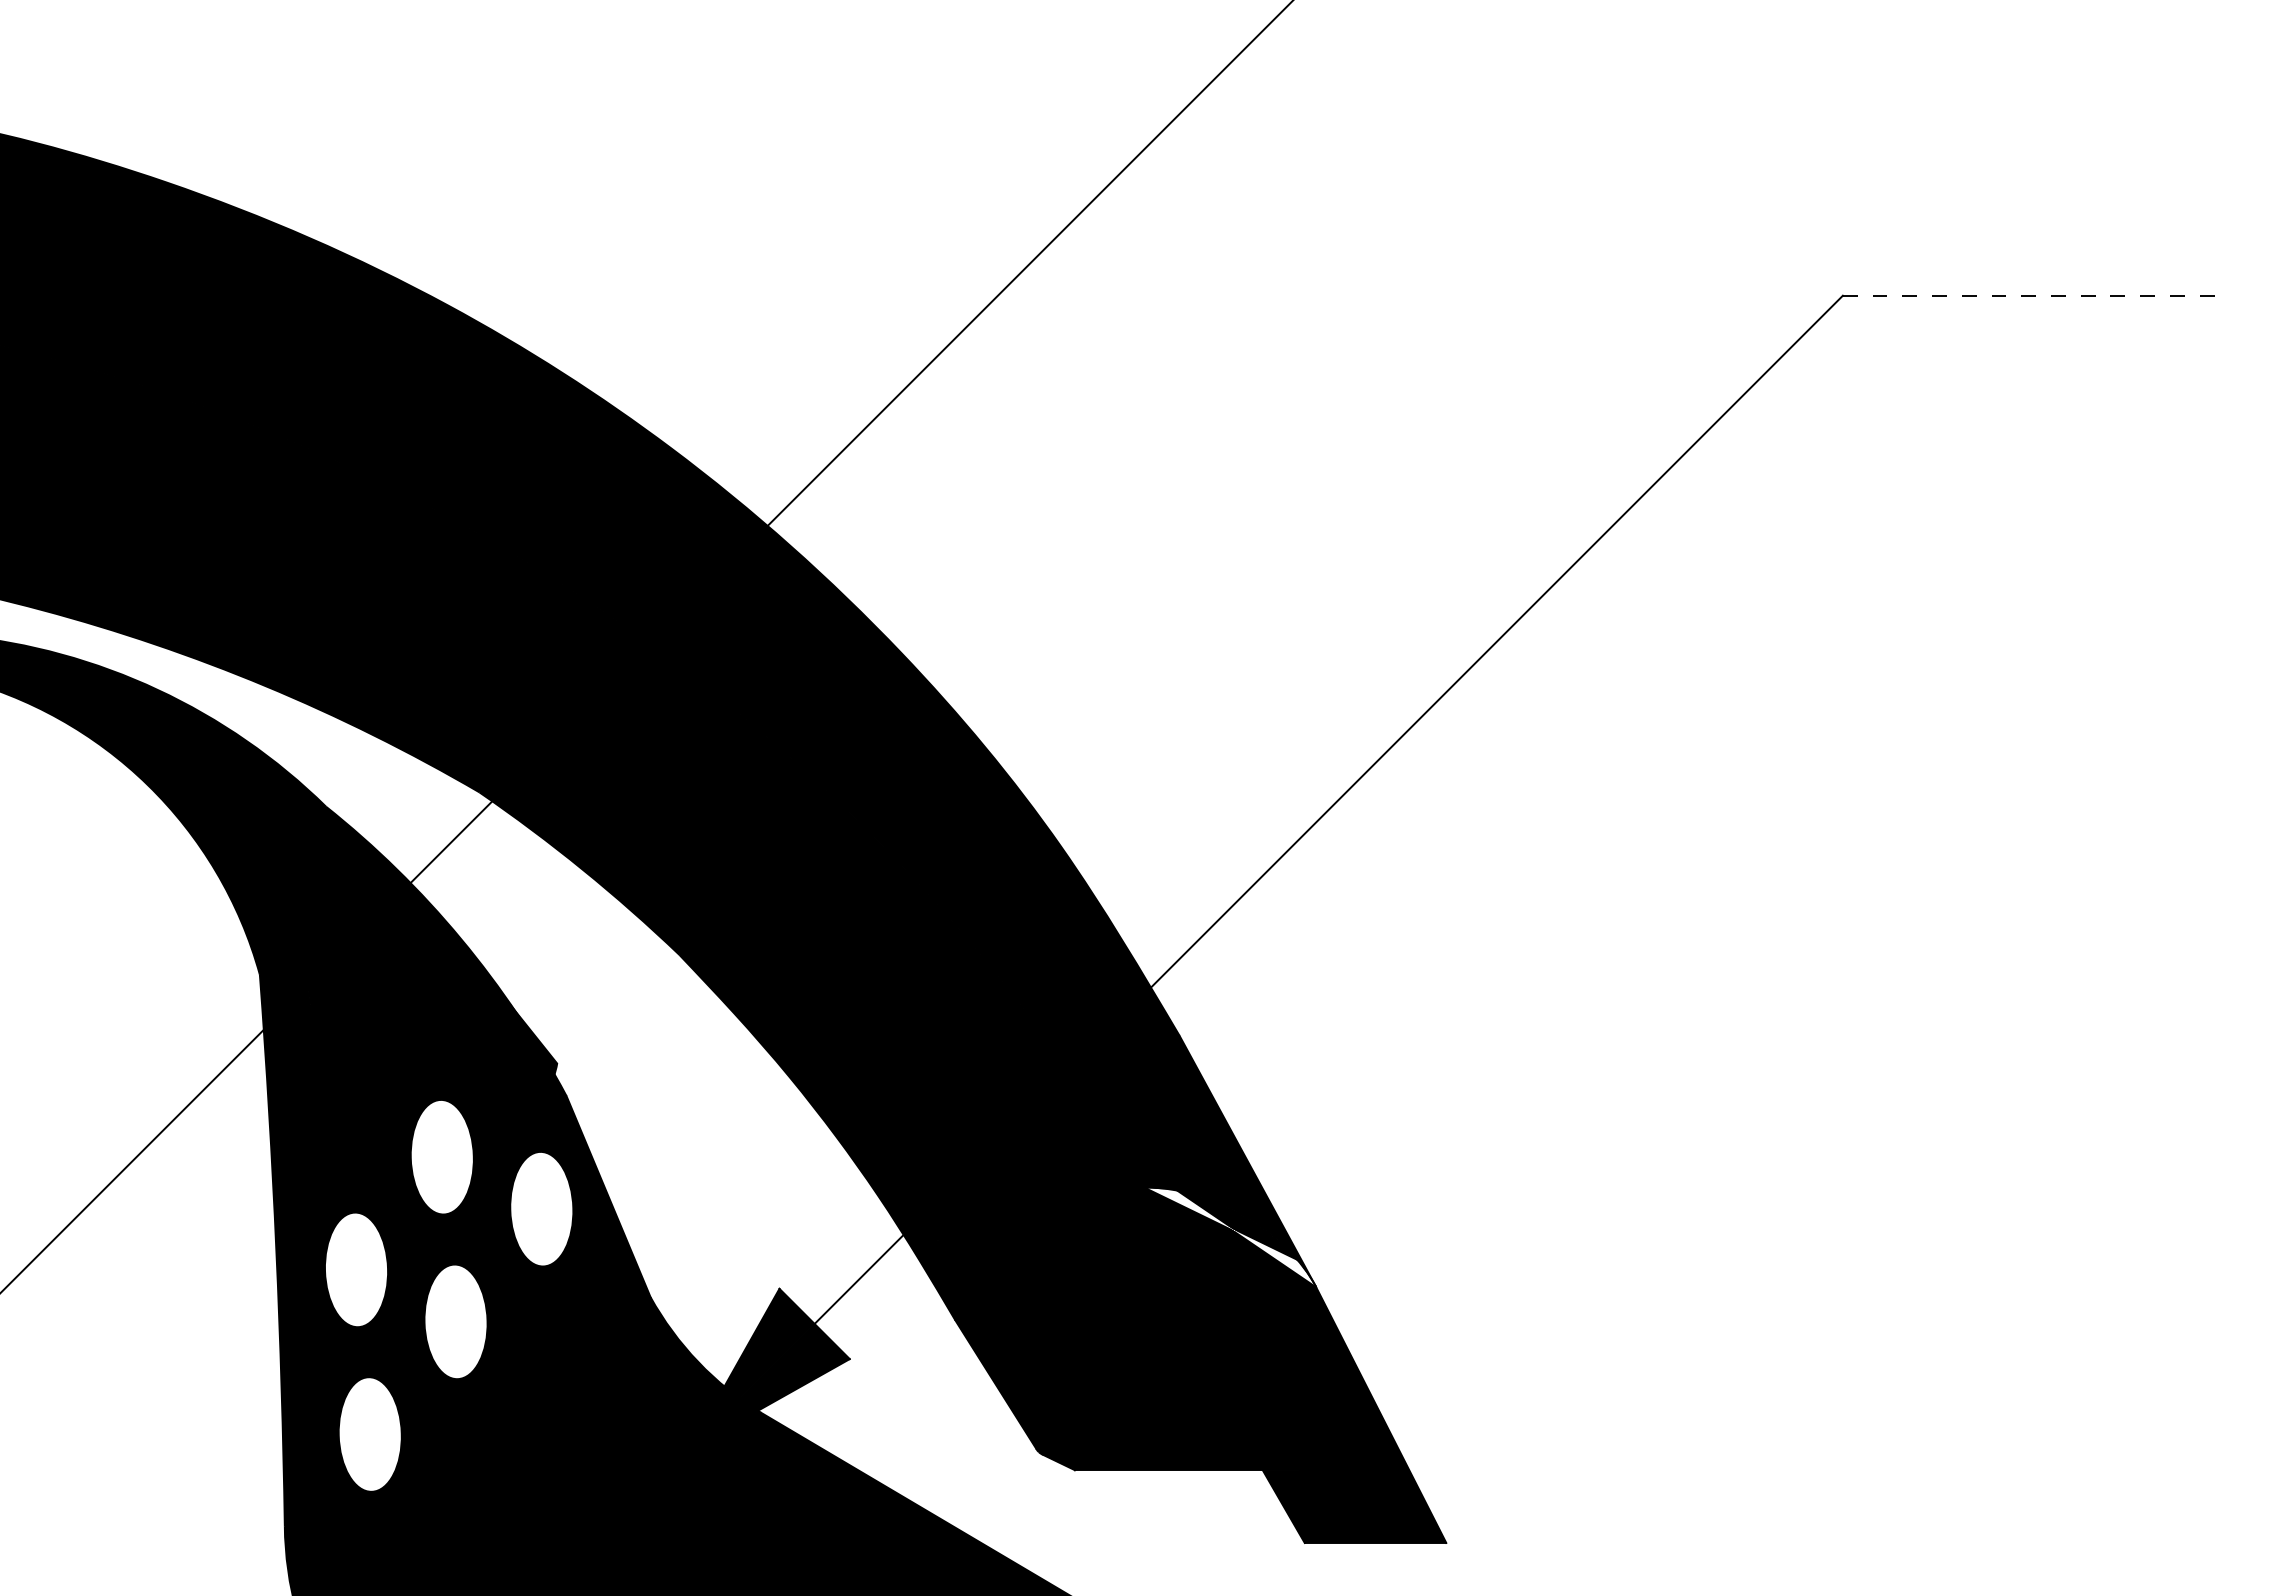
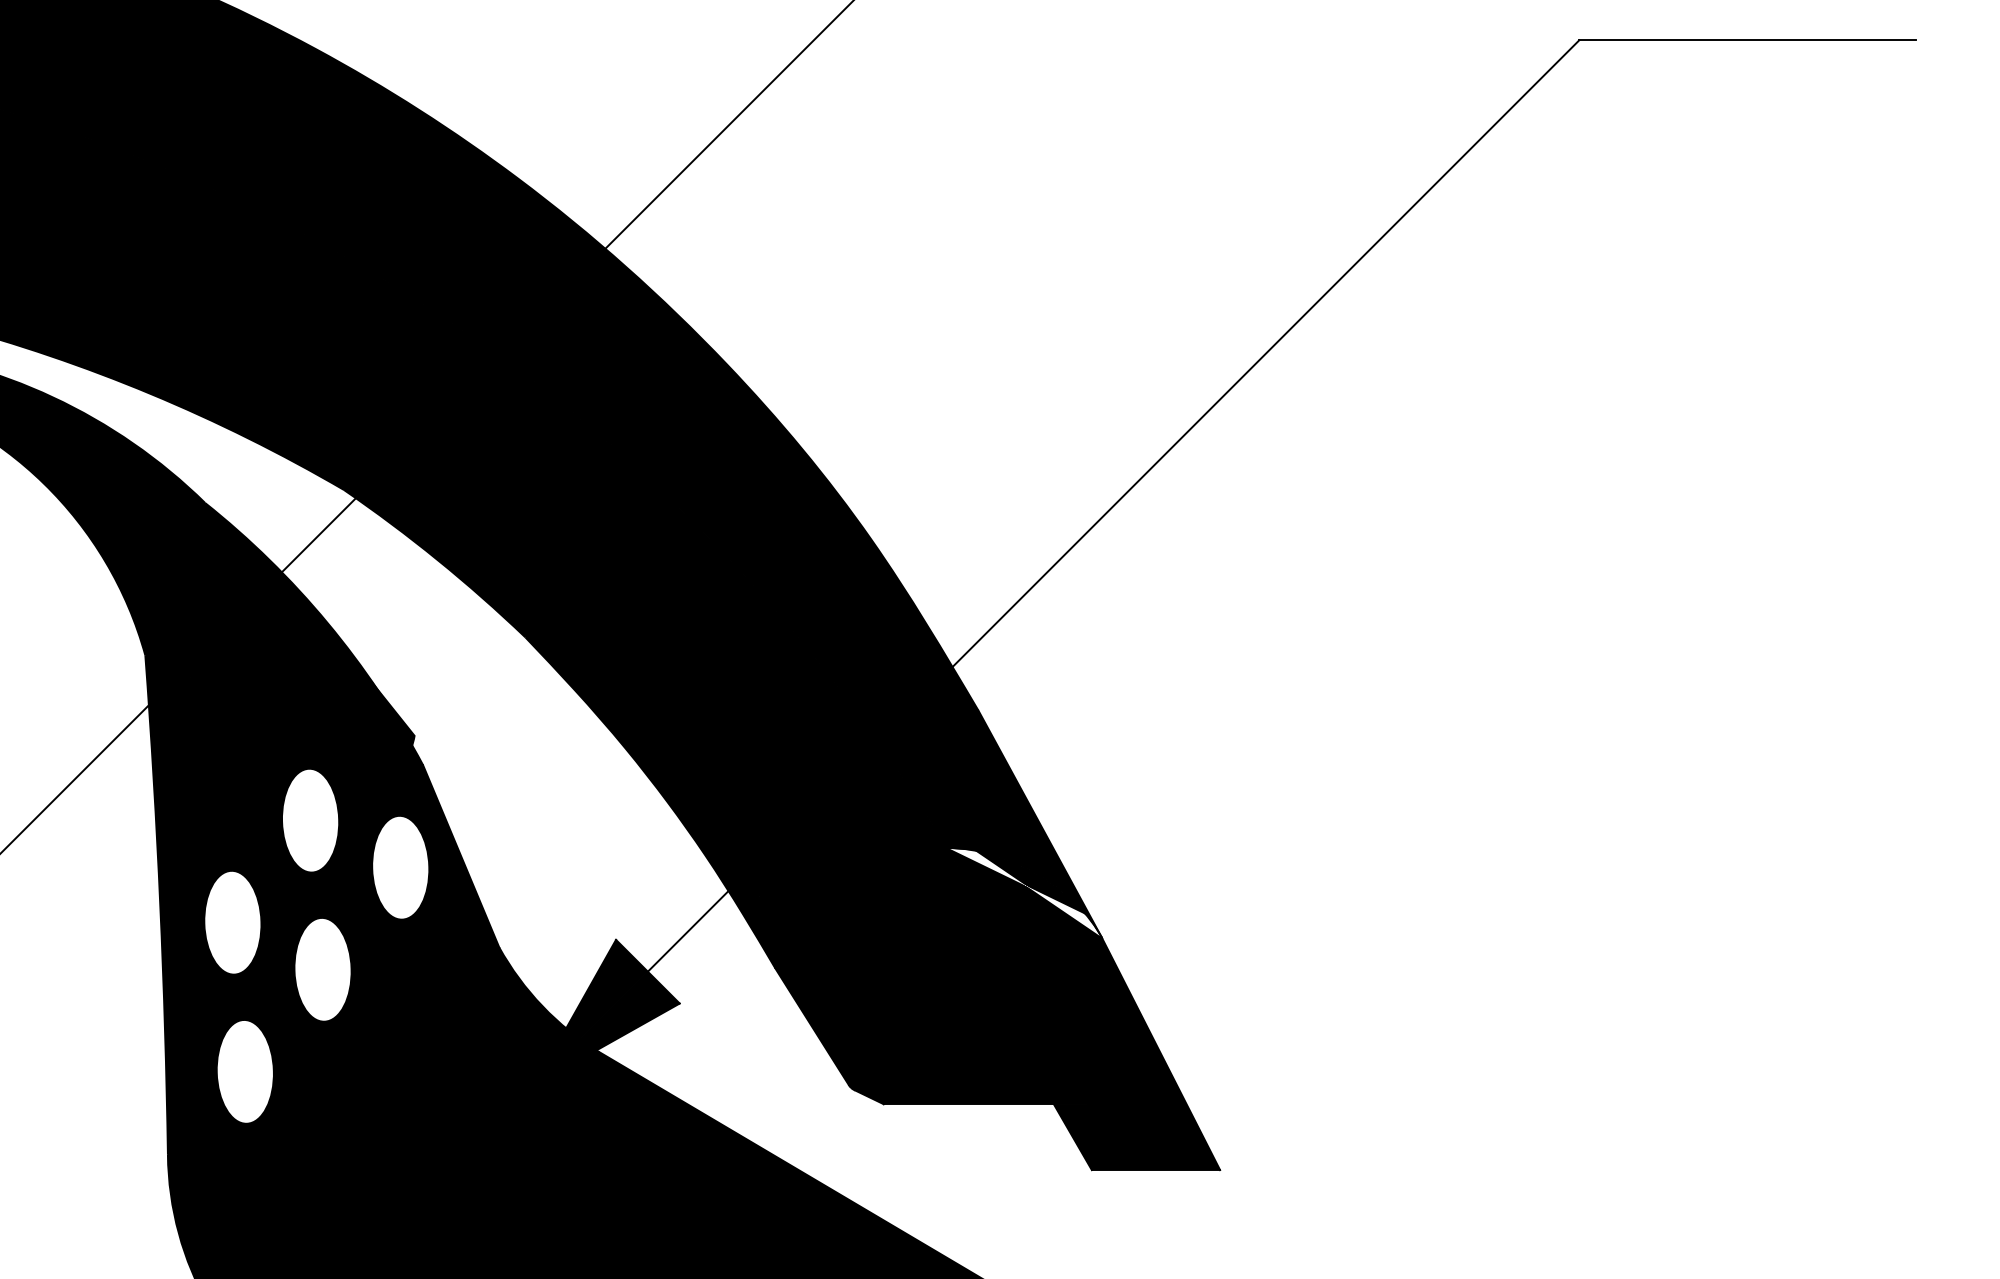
line: (2028, 295) -> (1747, 40), dashed -> solid

